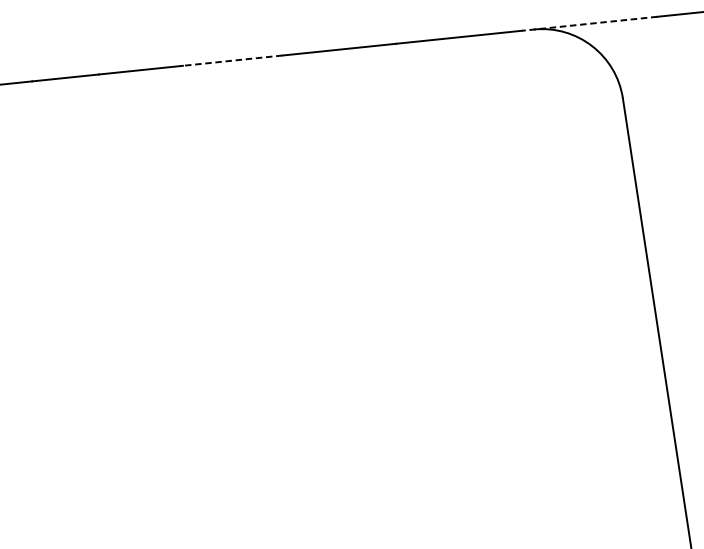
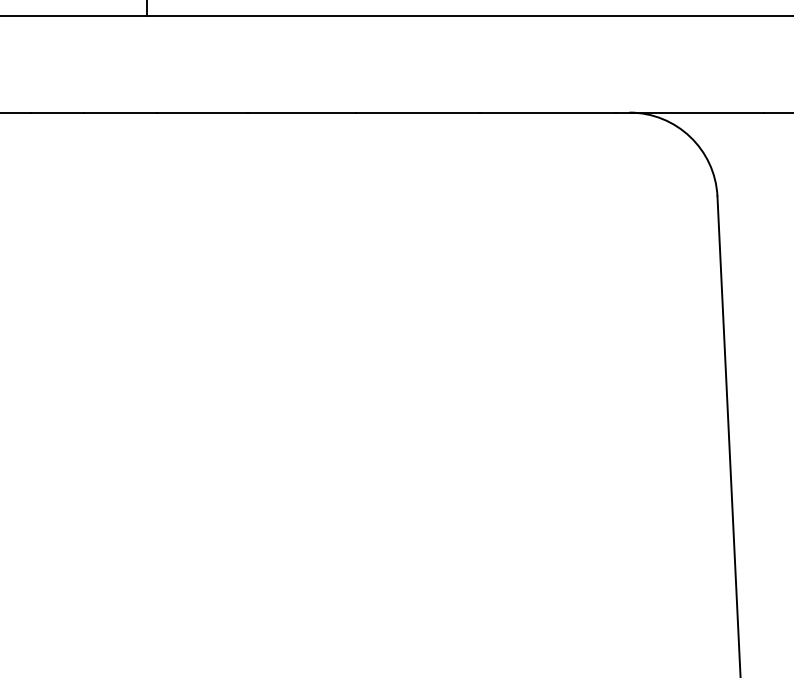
line: (589, 23) -> (689, 112), dashed -> solid
line: (232, 60) -> (301, 112), dashed -> solid

